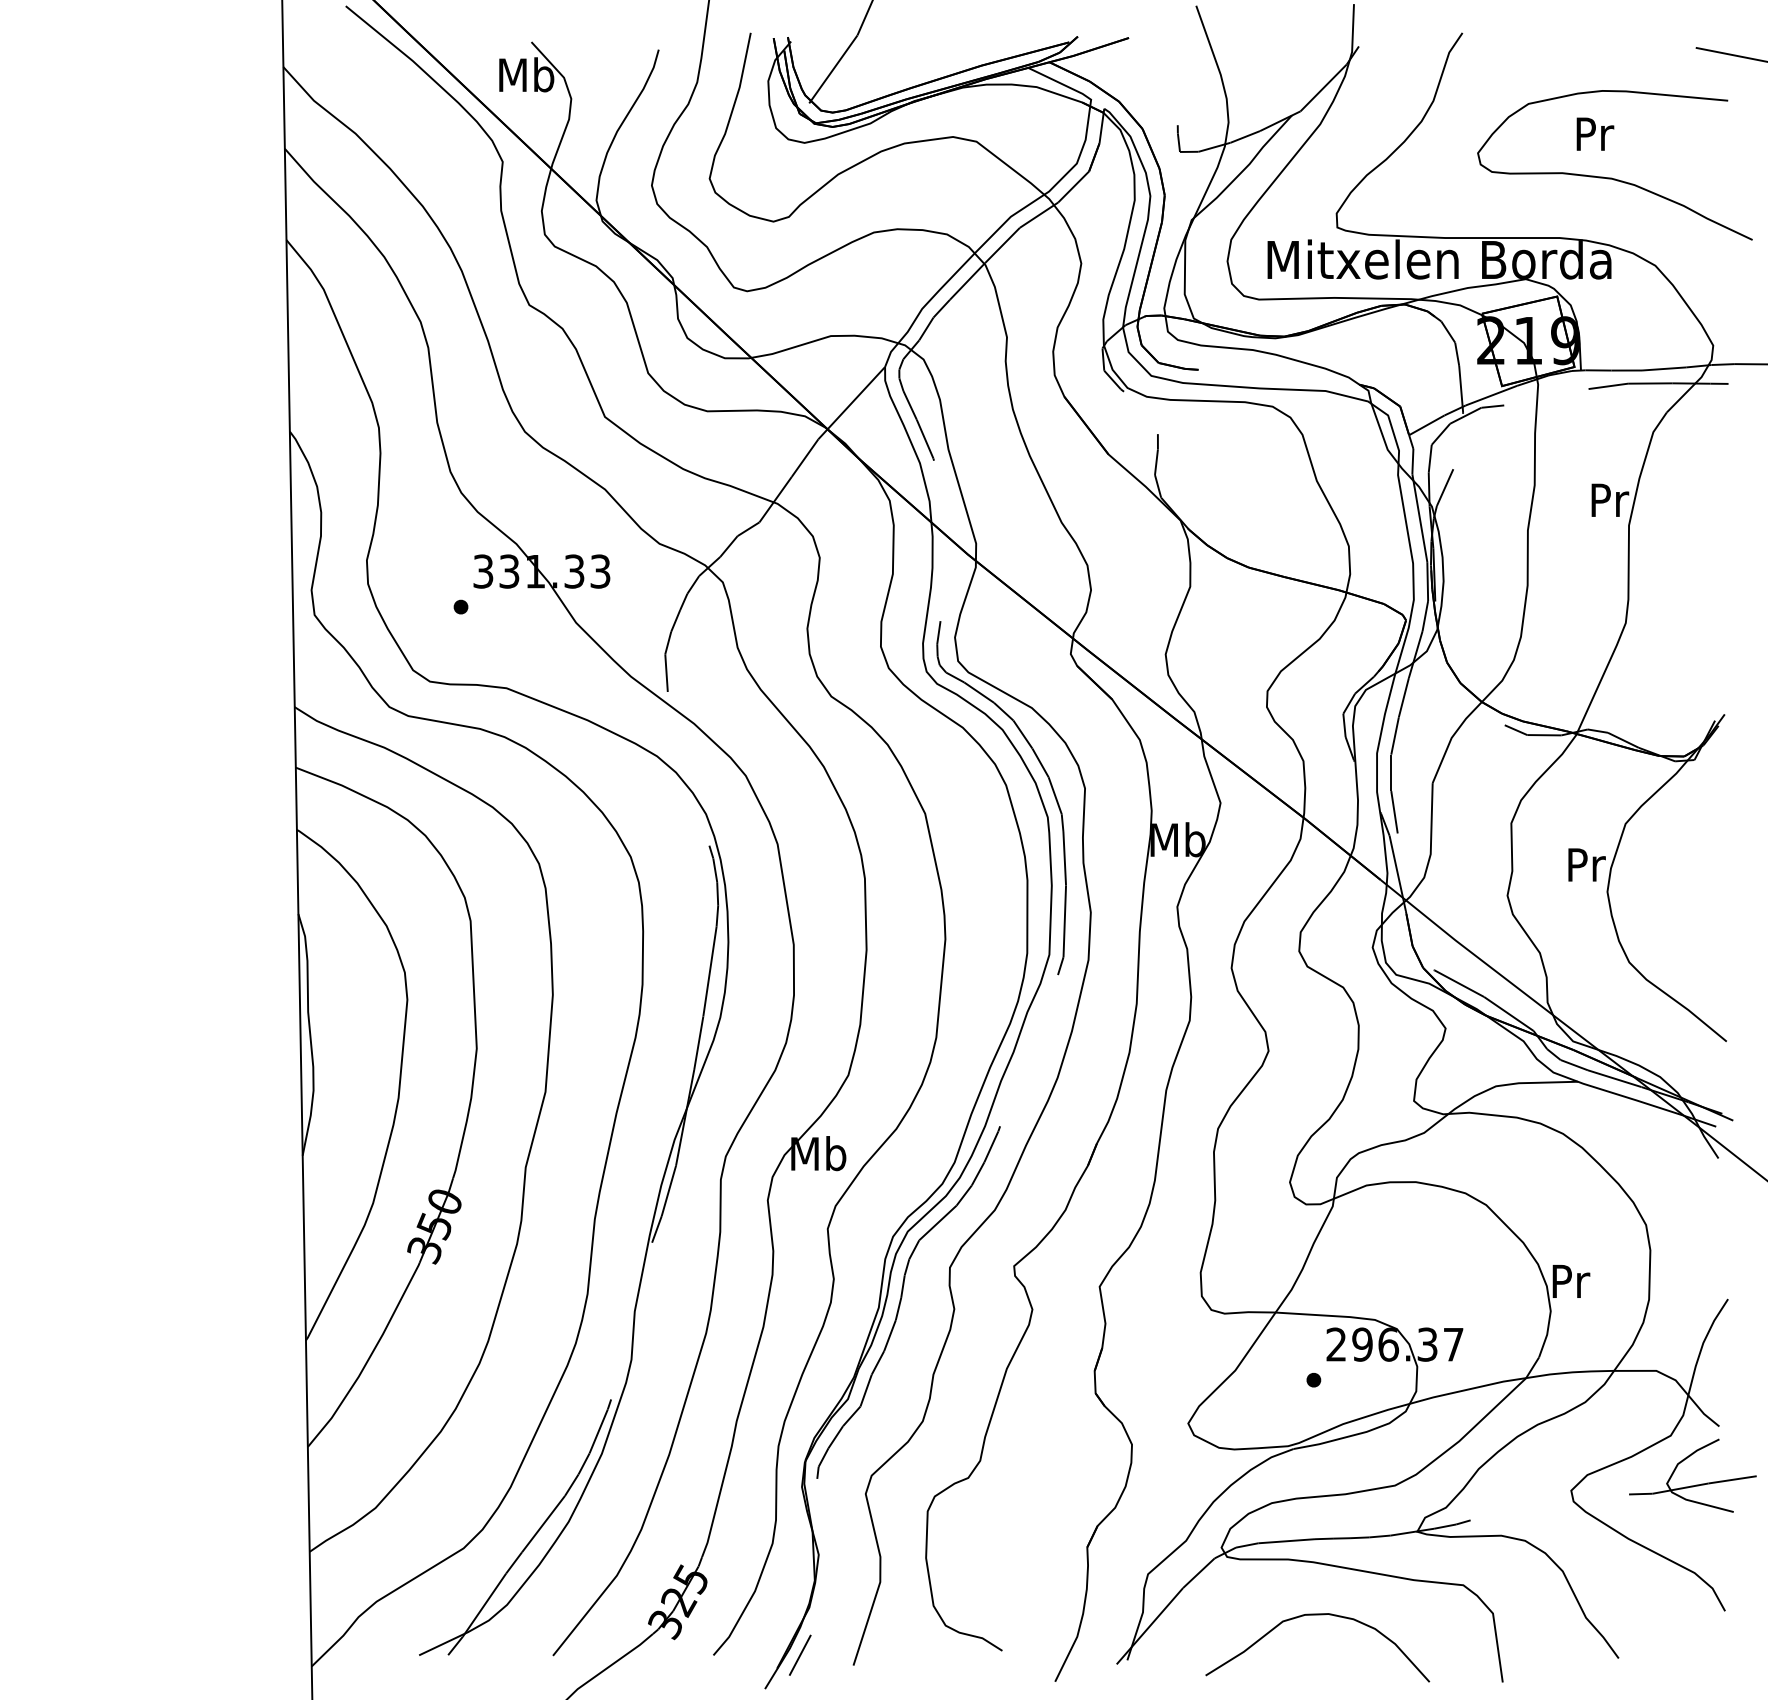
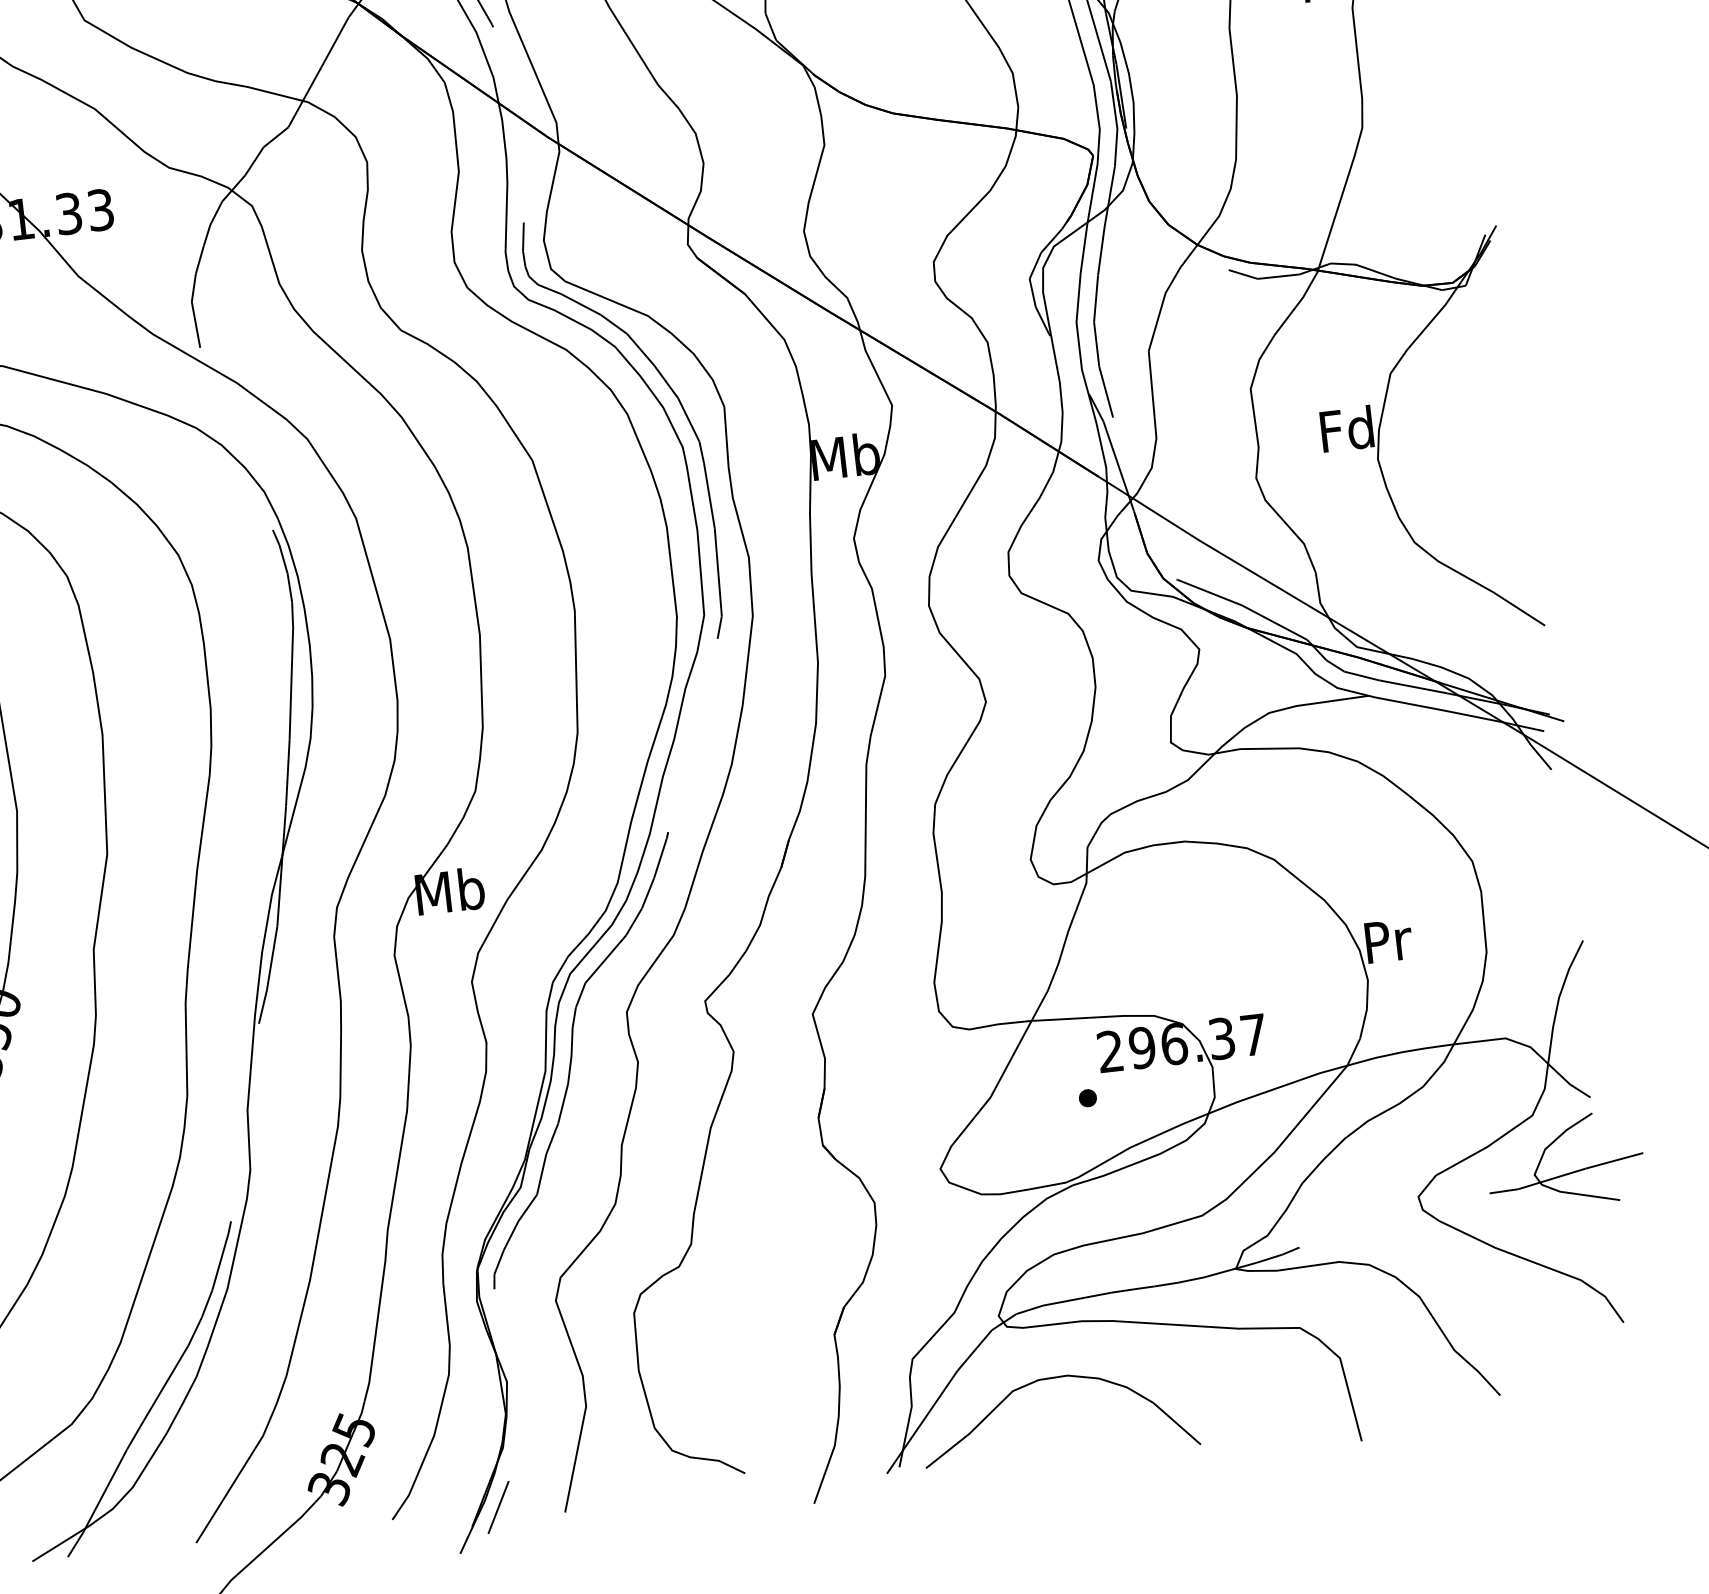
text: (1585, 864) -> (1347, 428), Pr -> Fd
curve: (1317, 1615) -> (1054, 1378), moved

